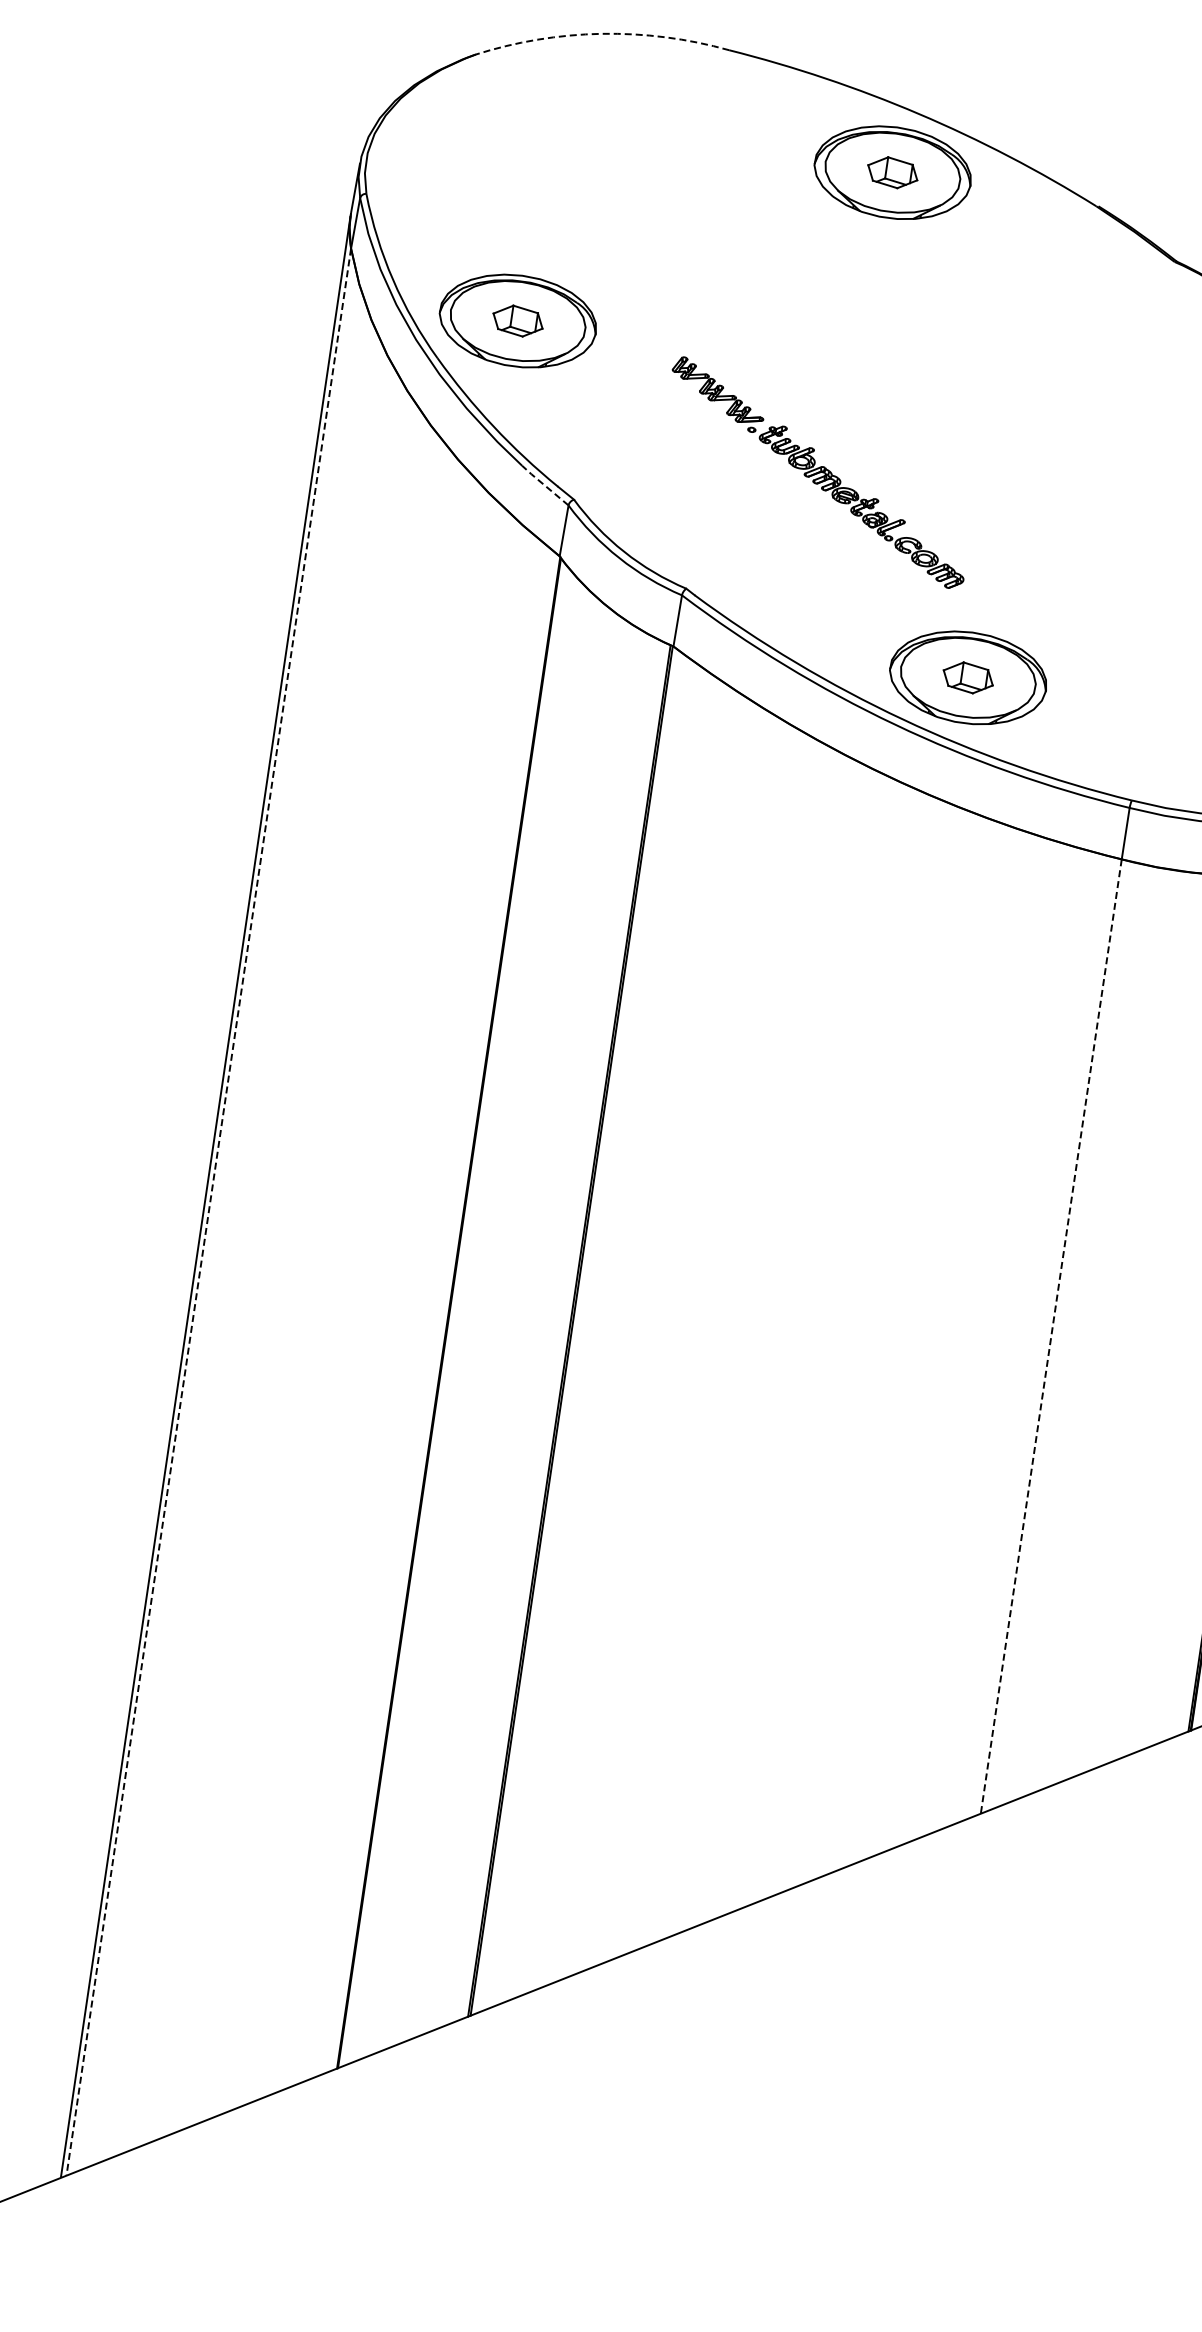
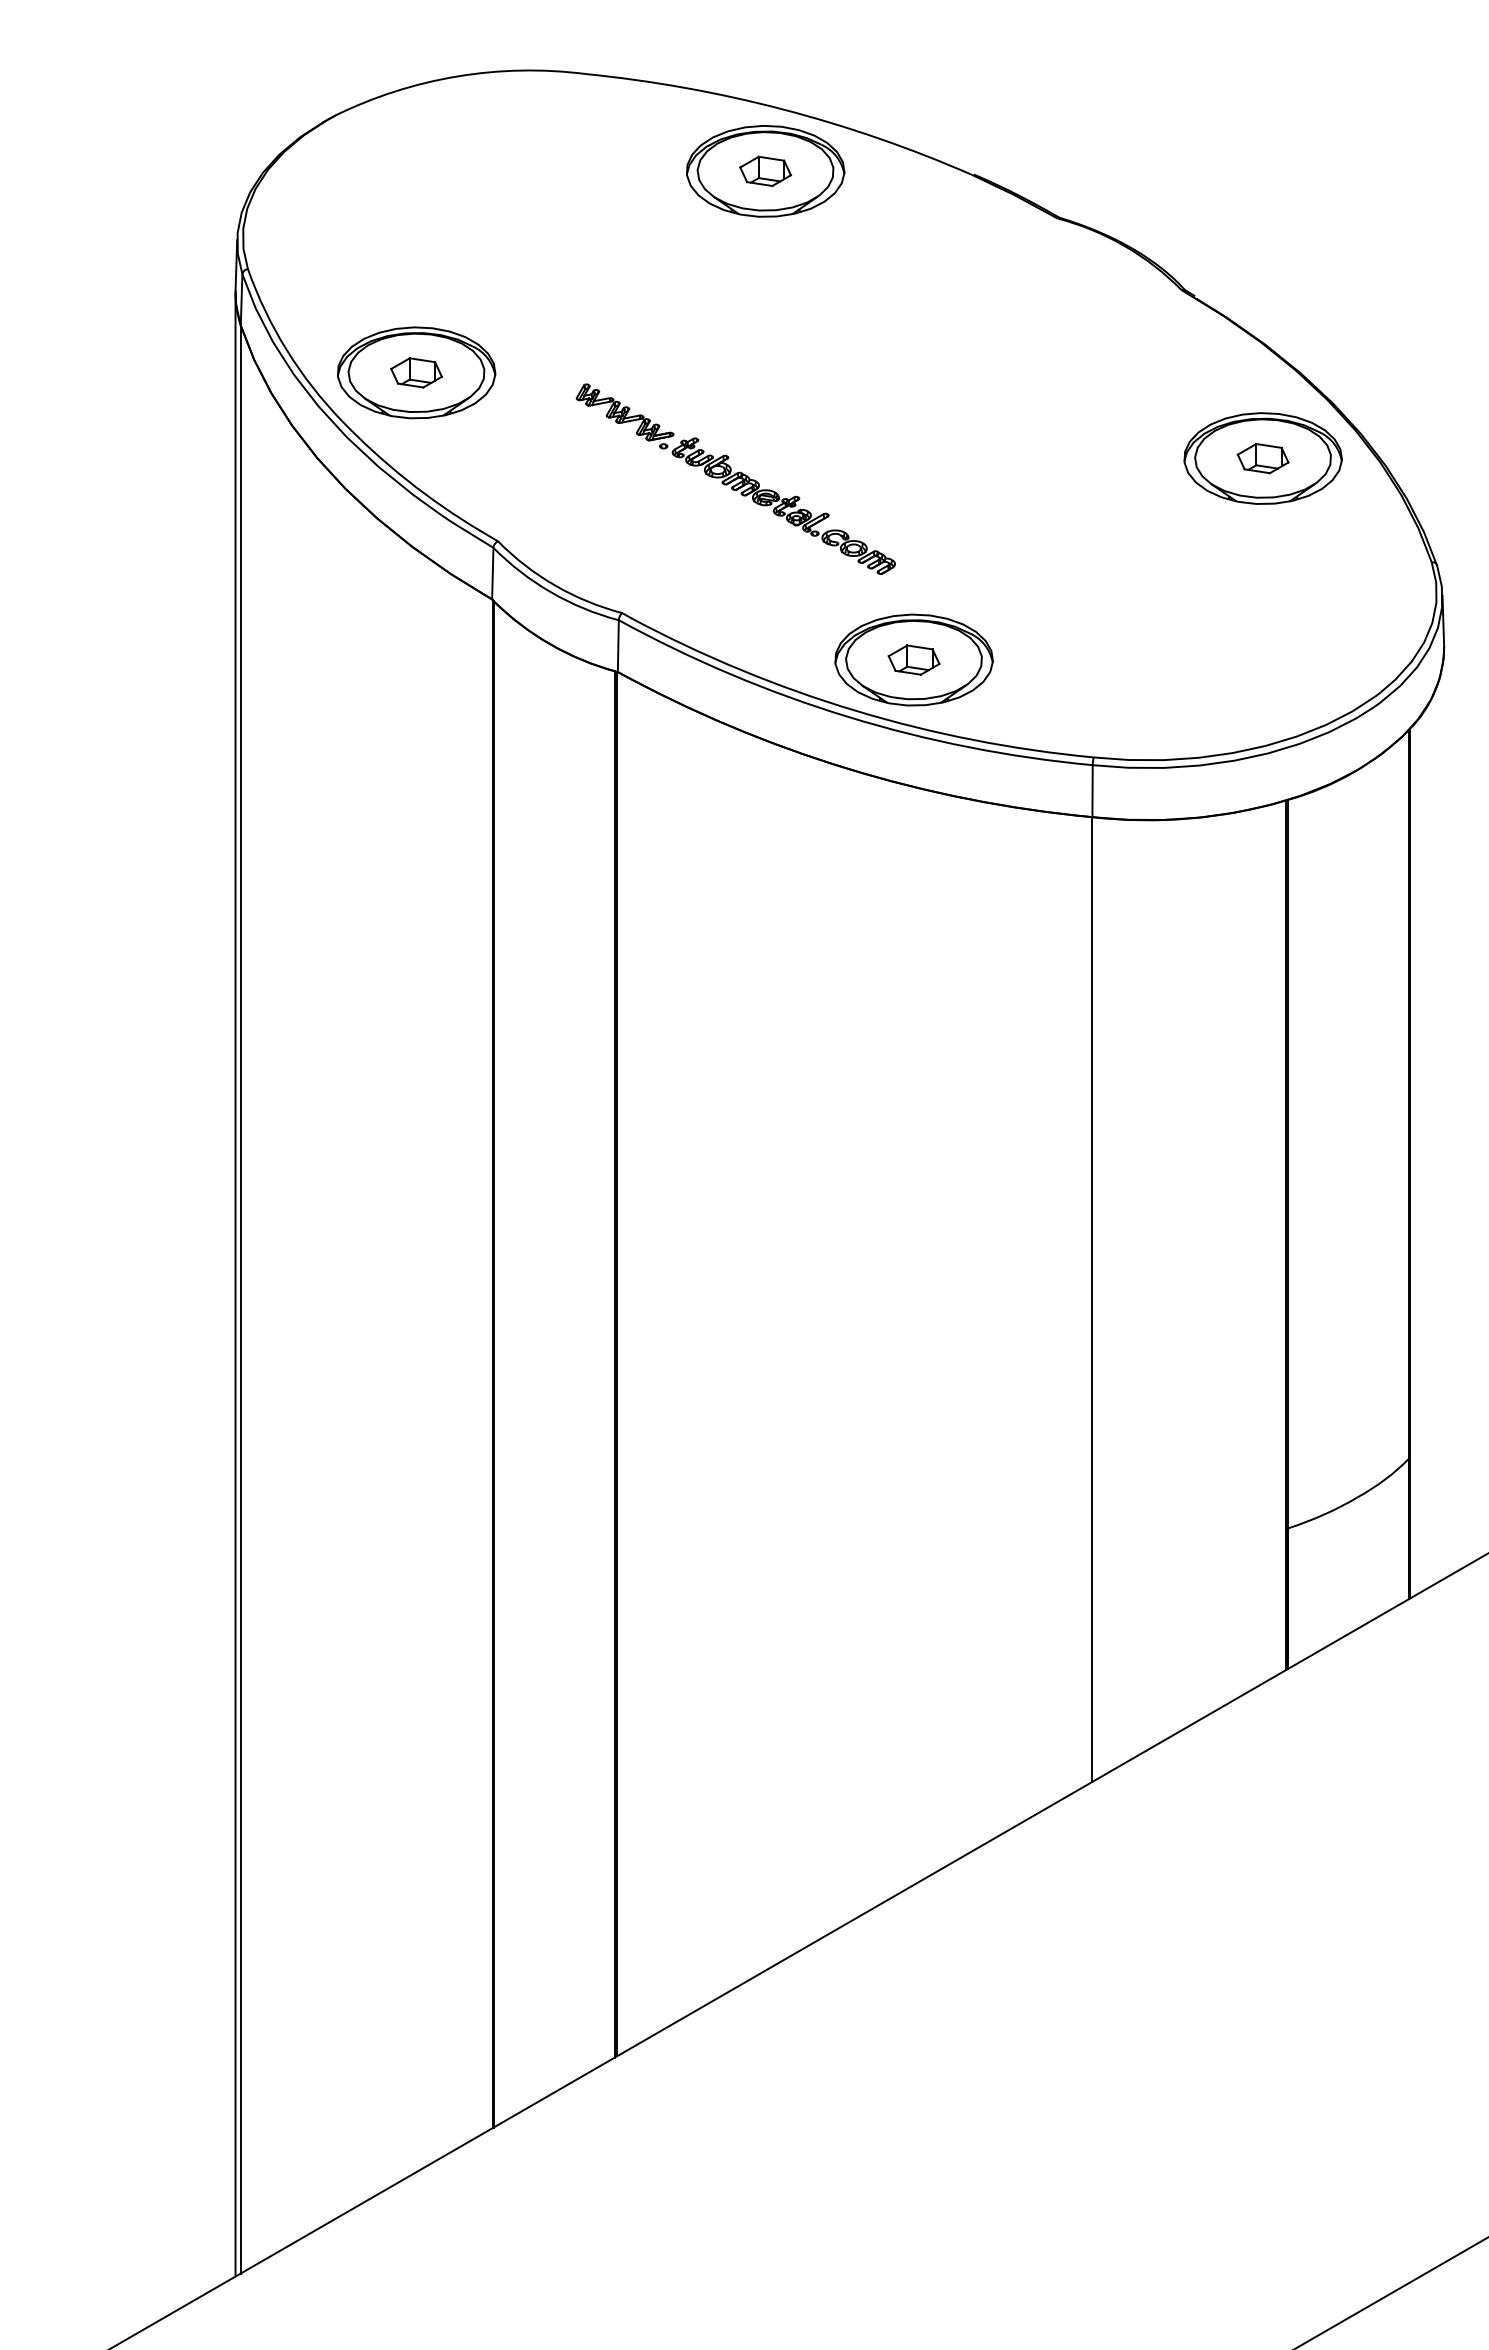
arc: (601, 33) -> (457, 76), dashed -> solid
line: (544, 485) -> (466, 531), dashed -> solid
line: (208, 1212) -> (240, 1299), dashed -> solid
line: (1051, 1337) -> (1092, 1300), dashed -> solid

